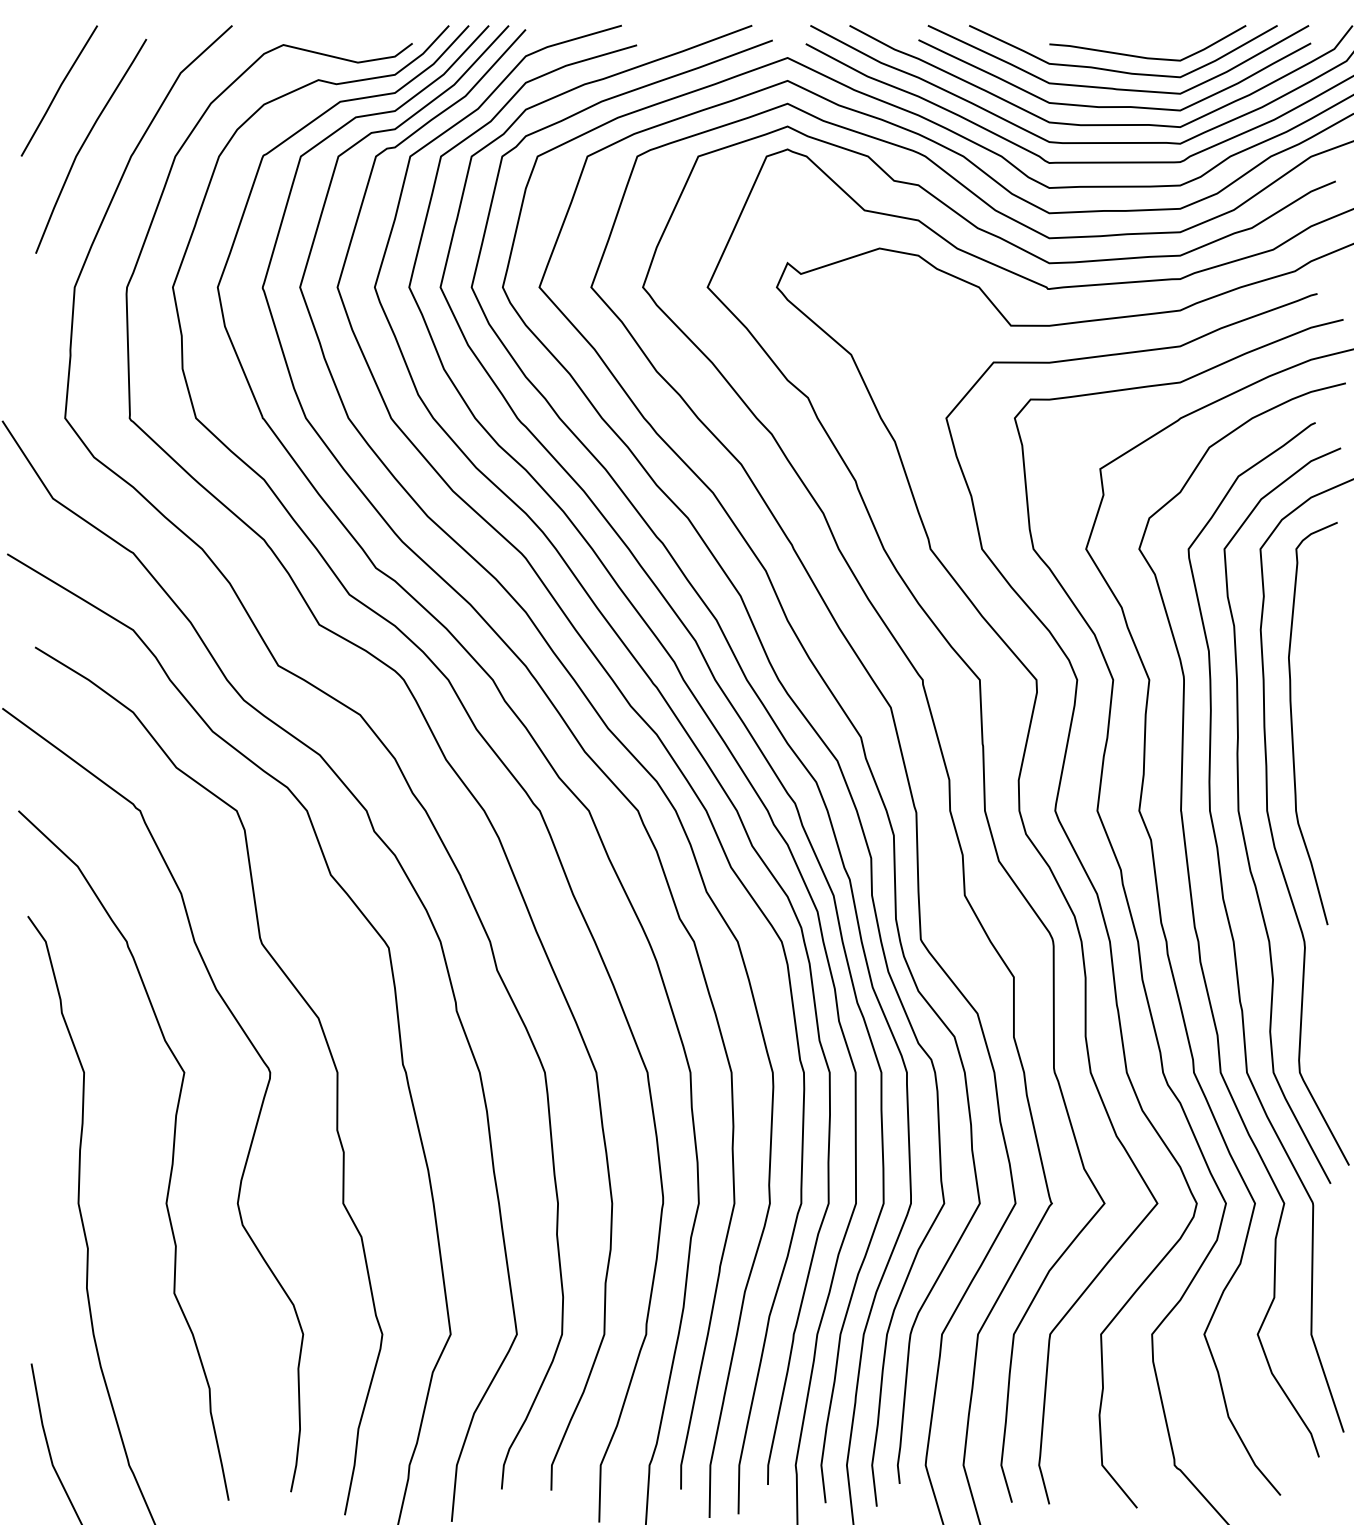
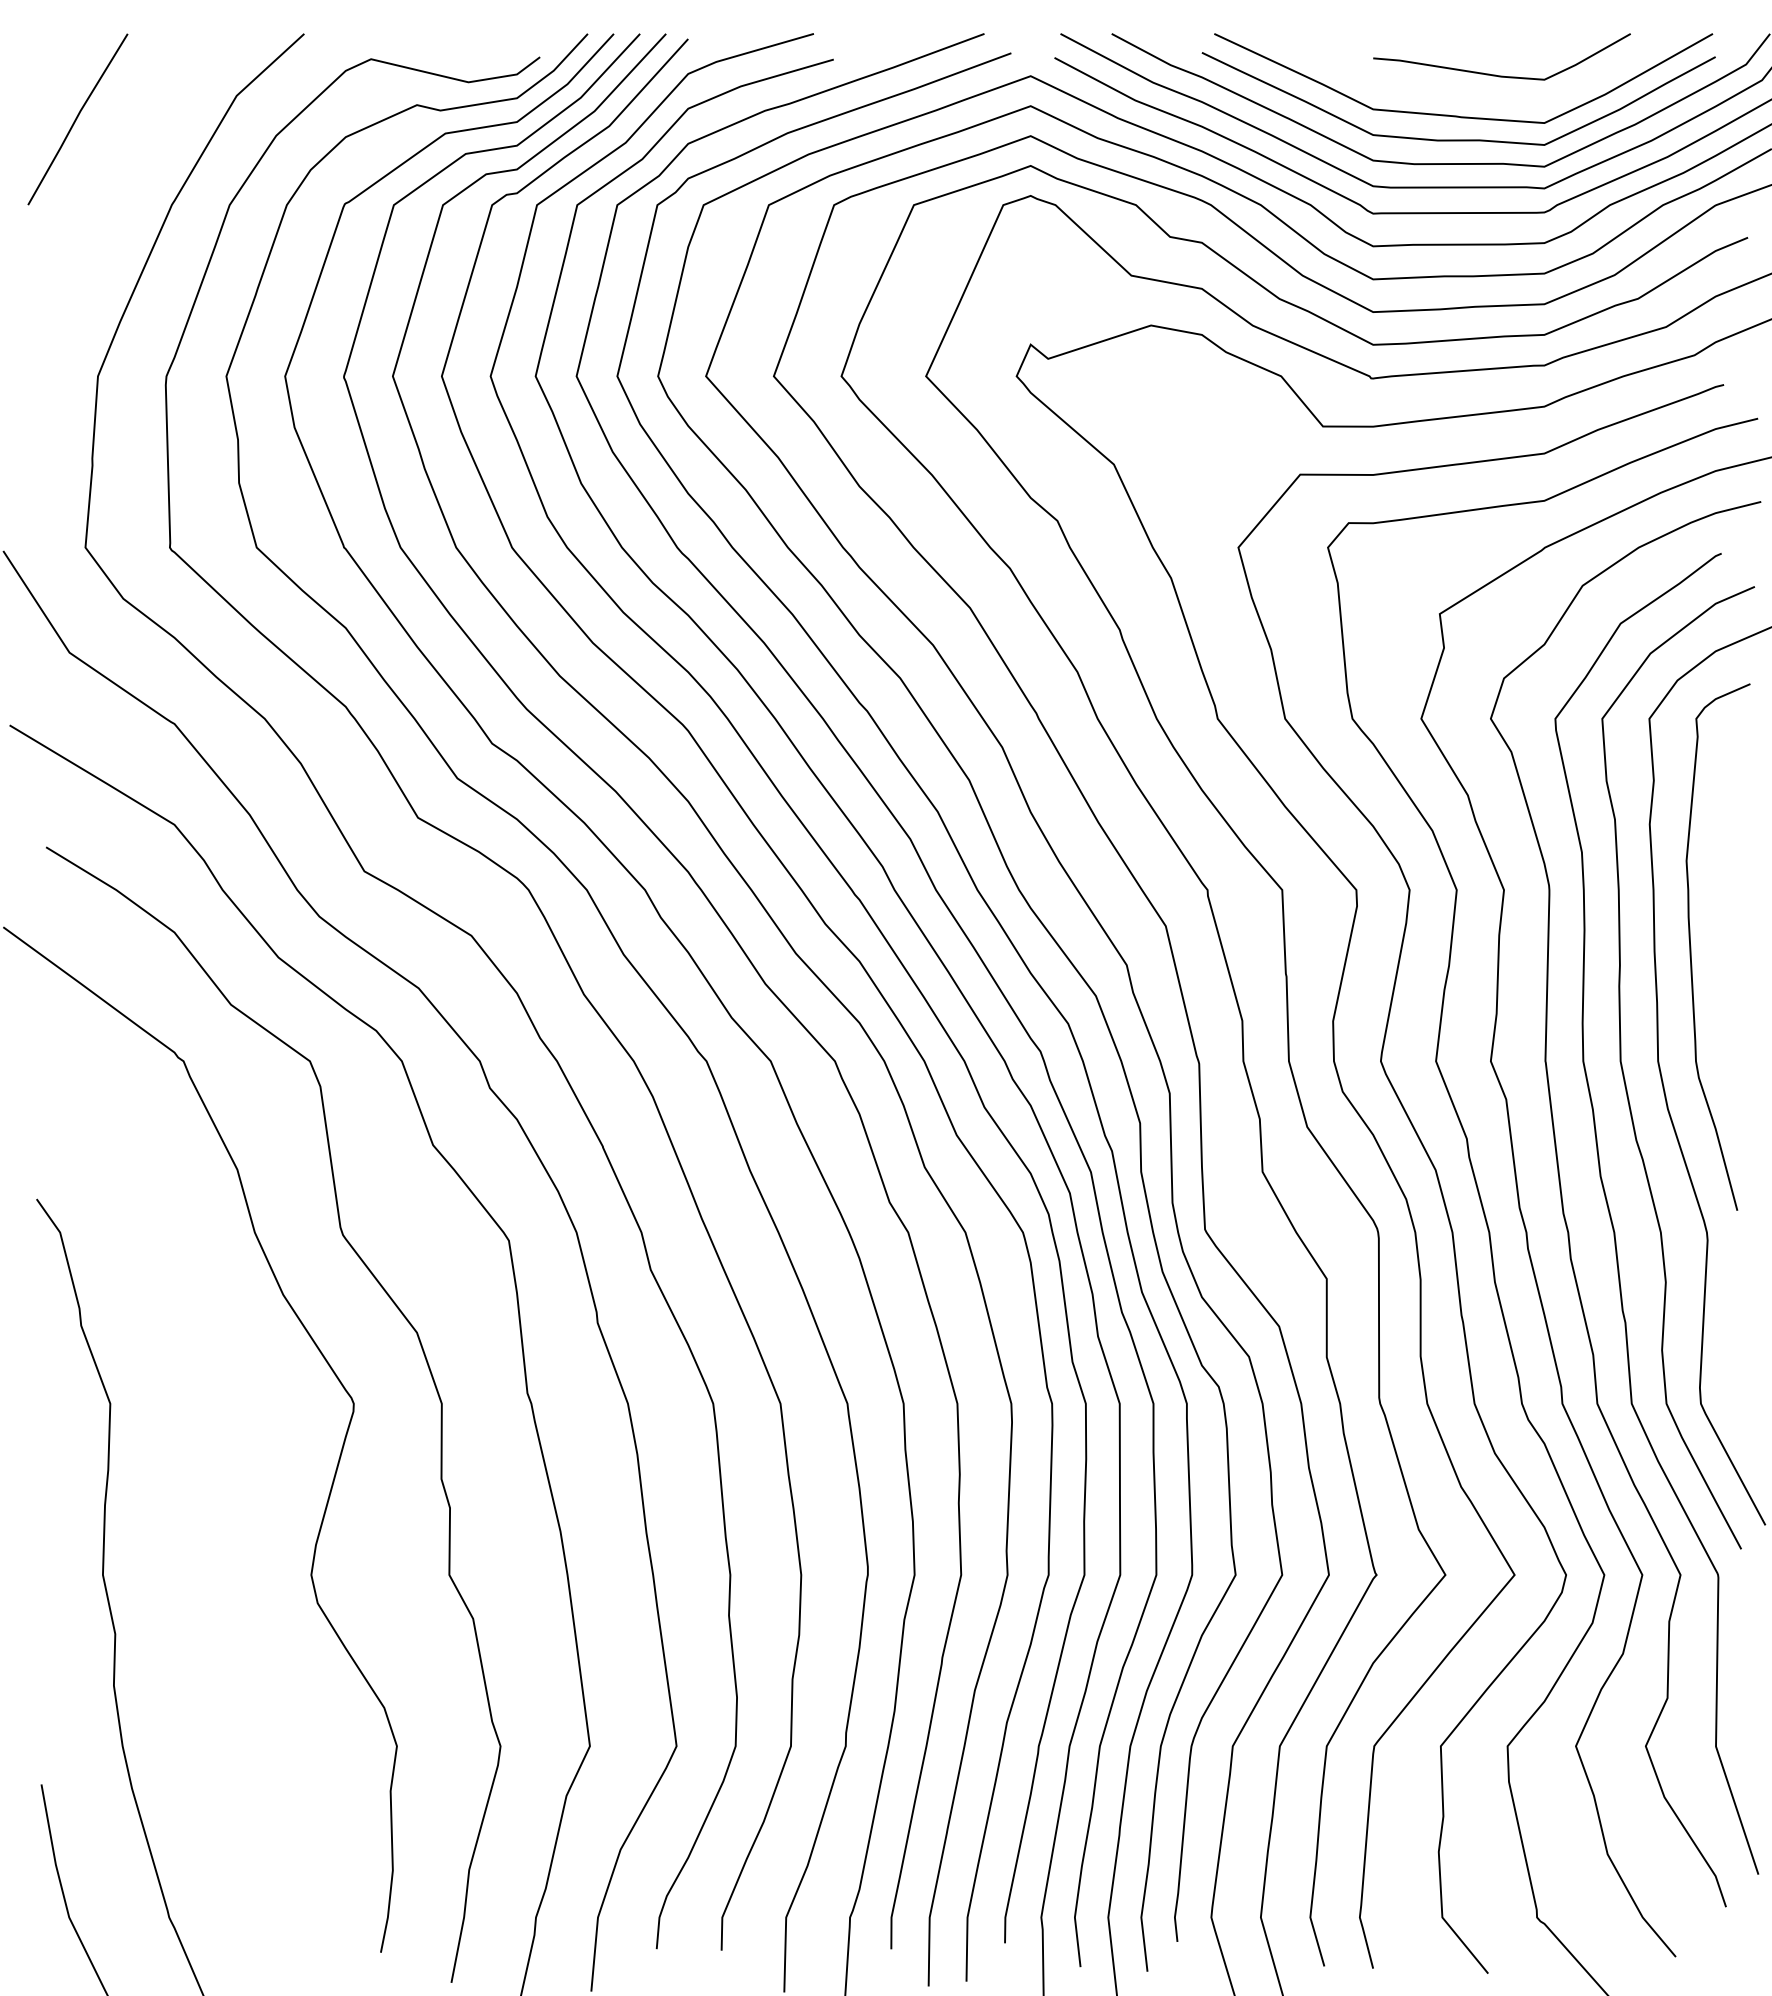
curve: (1121, 71) -> (1467, 93), removed
curve: (85, 141) -> (112, 185), removed
curve: (172, 1156) -> (225, 1513), removed

